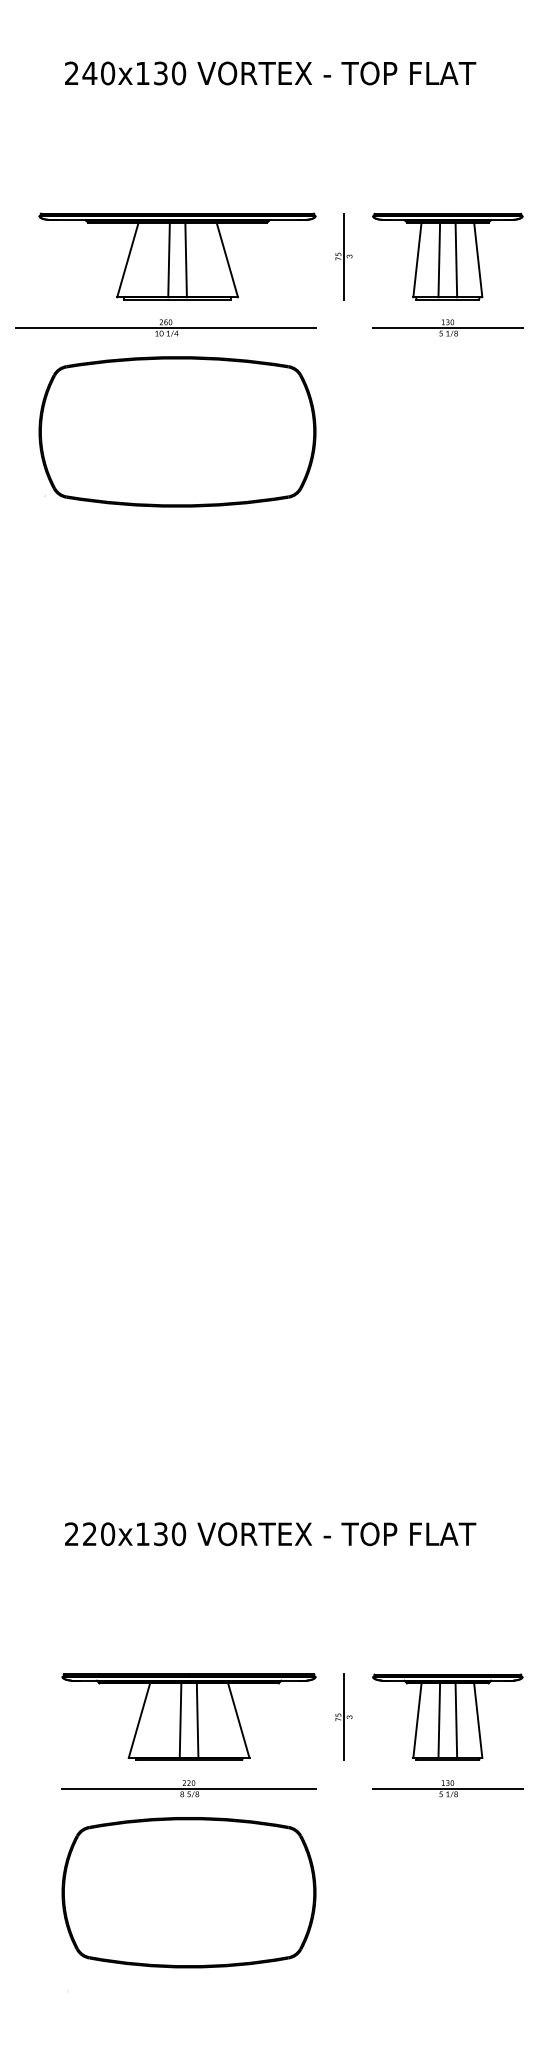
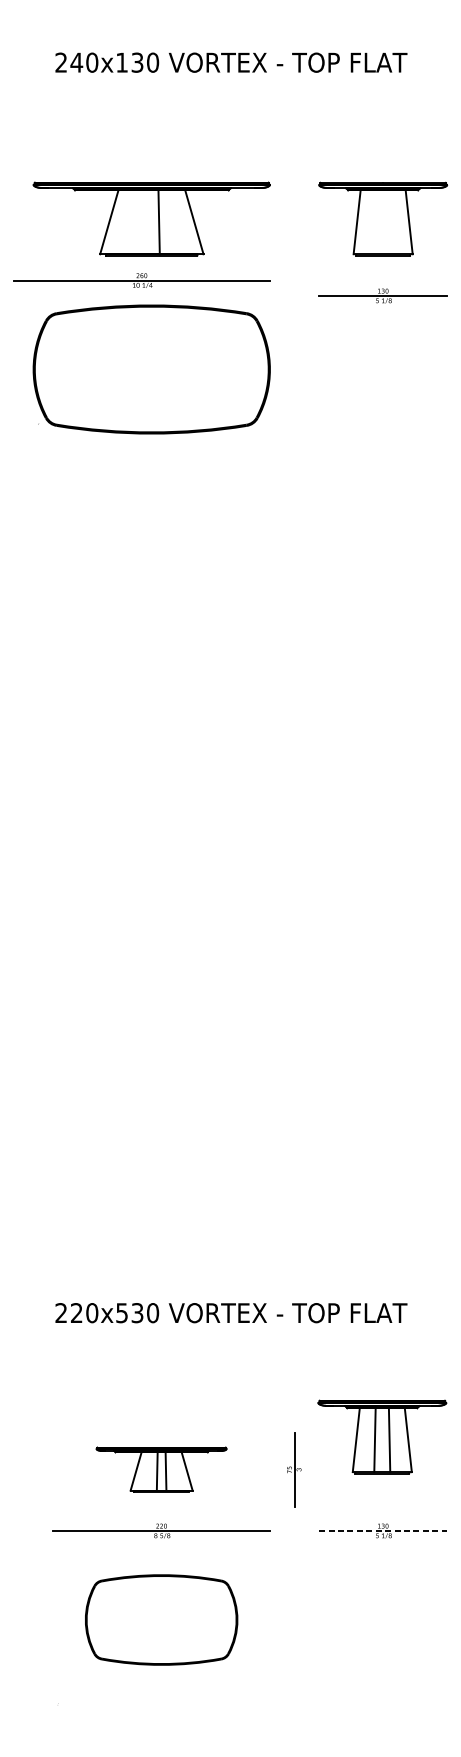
part: (343, 256) -> (293, 219), removed
line: (168, 259) -> (144, 221), removed
line: (439, 259) -> (376, 221), removed
line: (456, 259) -> (390, 221), removed
part: (447, 327) -> (382, 295), moved
text: (142, 1534) -> (121, 1313), 220x130 -> 220x530
part: (188, 1716) -> (161, 1469), size x0.6
part: (447, 1716) -> (382, 1436), moved
line: (447, 1789) -> (382, 1531), solid -> dashed
part: (188, 1892) -> (161, 1619), size x0.7

